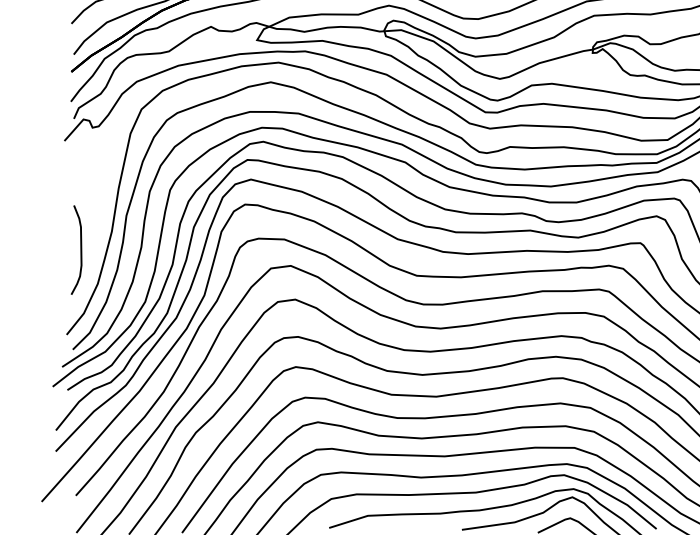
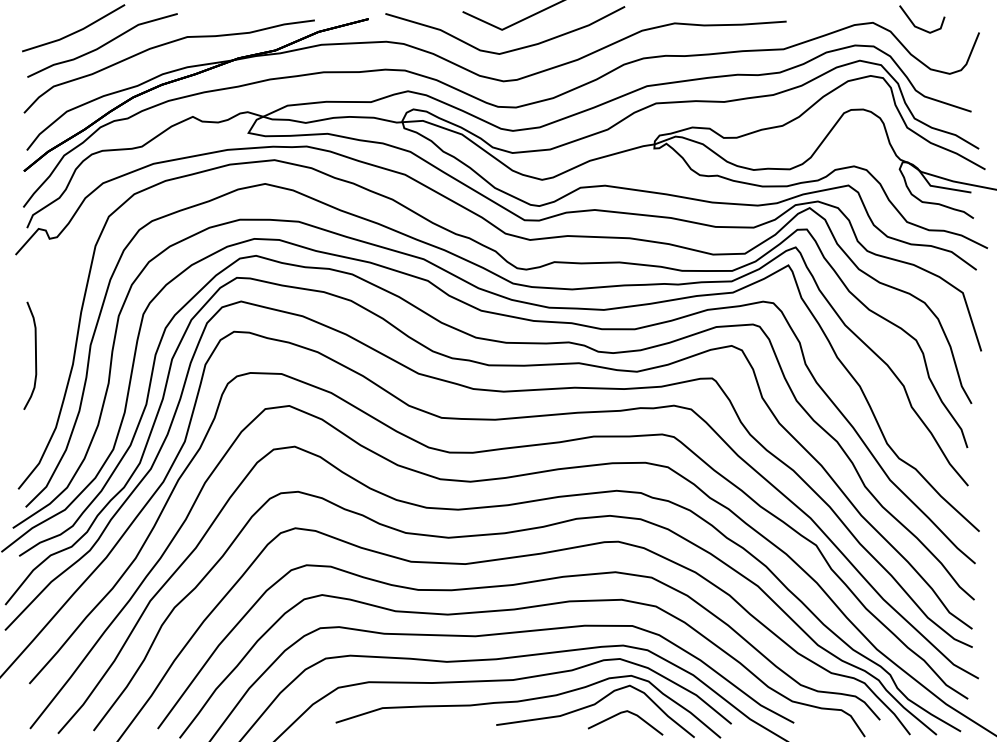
curve: (80, 249) -> (35, 355), moved

